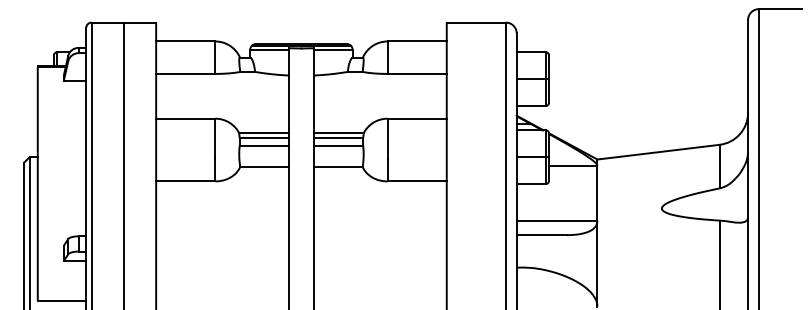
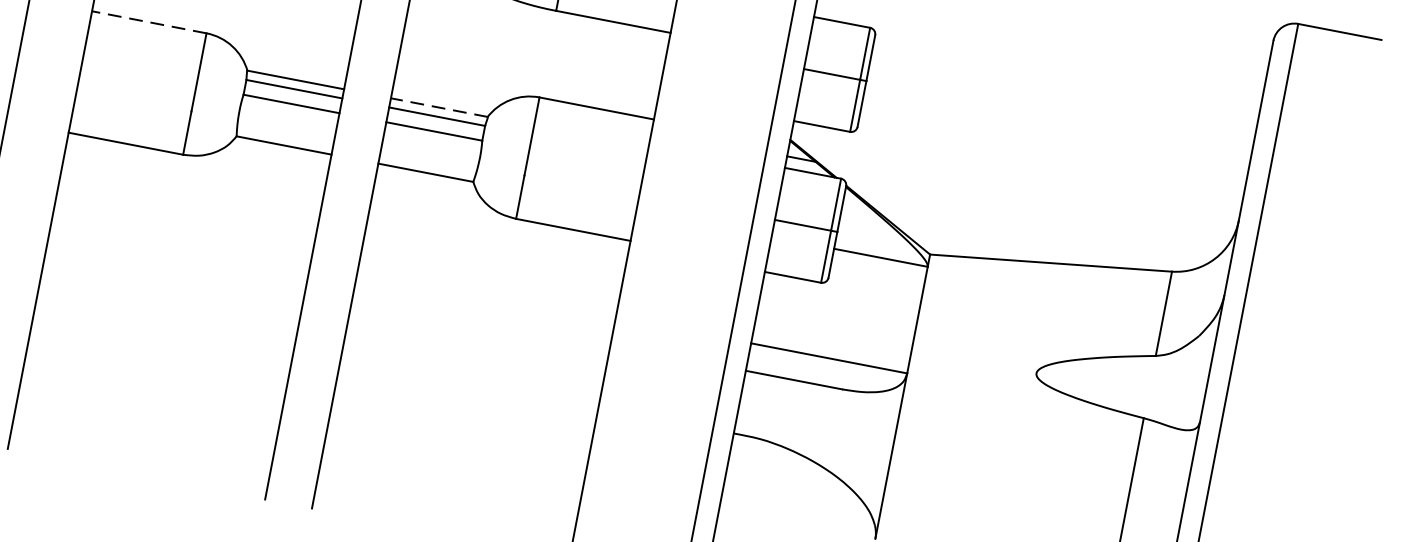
line: (185, 118) -> (148, 21), solid -> dashed
line: (338, 133) -> (439, 107), solid -> dashed

